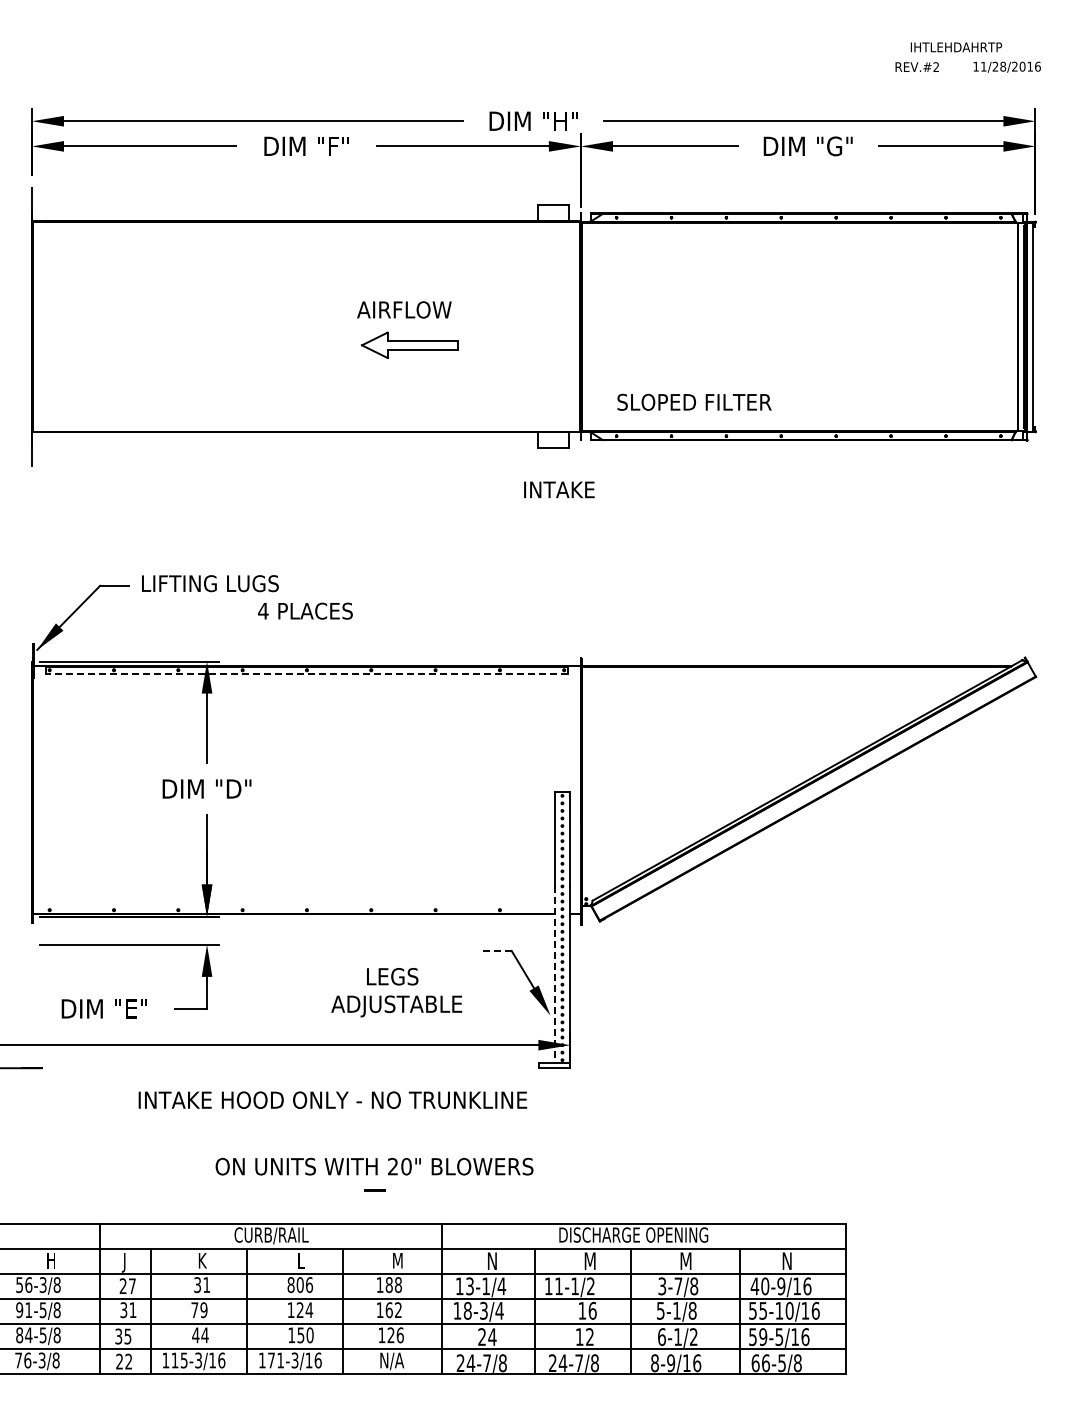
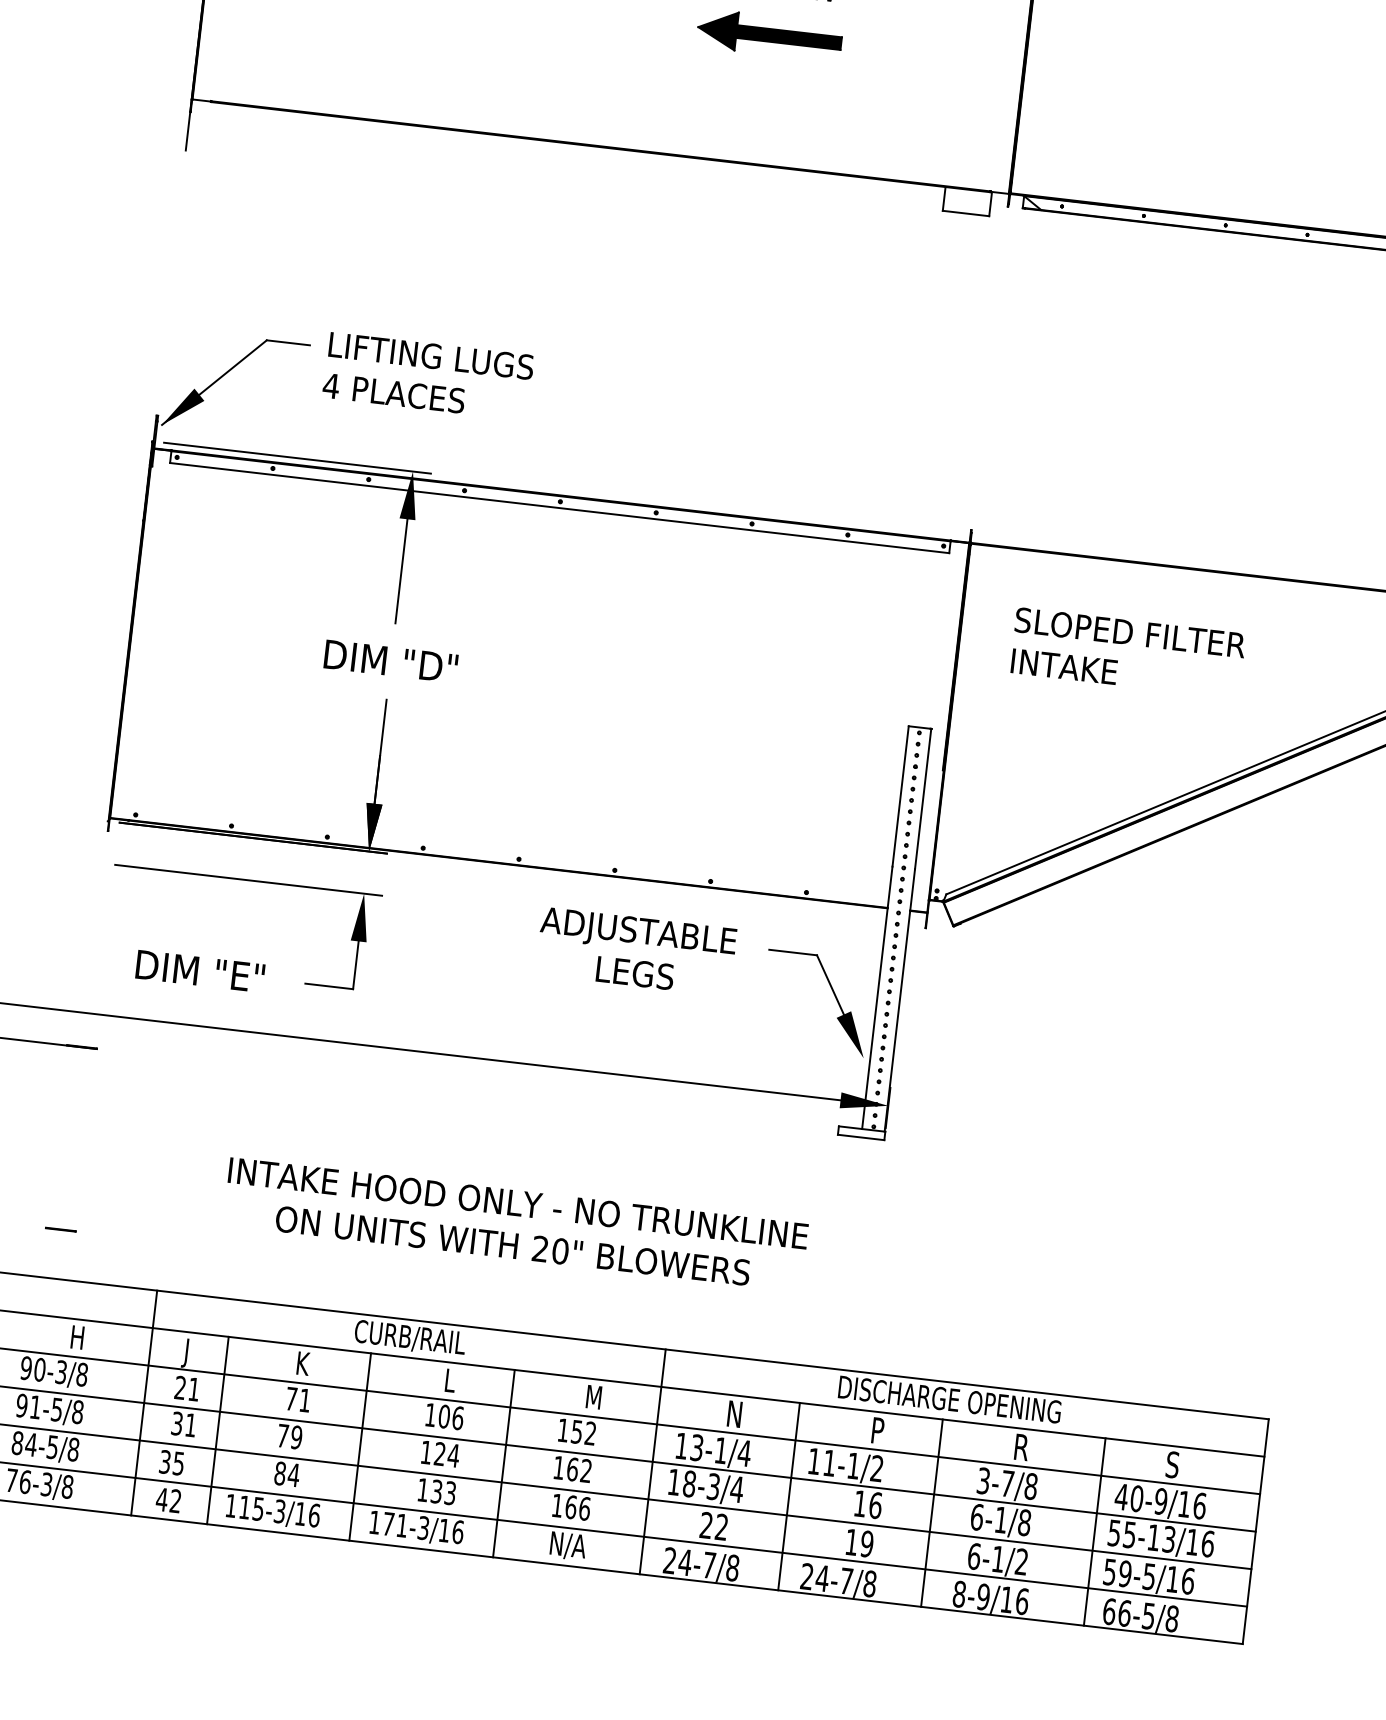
fill: (409, 345) -> (769, 35), added
text: (694, 401) -> (1130, 631), moved
text: (559, 489) -> (1064, 666), moved
text: (305, 610) -> (394, 392), moved
line: (306, 674) -> (558, 508), dashed -> solid
line: (495, 950) -> (792, 951), dashed -> solid
line: (554, 975) -> (876, 999), dashed -> solid
text: (396, 1006) -> (638, 933), moved
text: (332, 1099) -> (517, 1202), moved
text: (374, 1166) -> (512, 1245), moved
line: (374, 1190) -> (60, 1229), moved
text: (590, 1260) -> (881, 1430), M -> P
text: (686, 1260) -> (1024, 1446), M -> R
text: (786, 1261) -> (1172, 1465), N -> S
text: (24, 1284) -> (33, 1368), 56-3/8 -> 90-3/8
text: (132, 1285) -> (194, 1388), 27 -> 21
text: (197, 1285) -> (291, 1399), 31 -> 71
text: (290, 1285) -> (429, 1415), 806 -> 106
text: (393, 1285) -> (583, 1433), 188 -> 152
text: (660, 1310) -> (976, 1516), 5-1/8 -> 6-1/8
text: (789, 1310) -> (1168, 1538), 55-10/16 -> 55-13/16
text: (195, 1335) -> (279, 1473), 44 -> 84
text: (305, 1335) -> (443, 1492), 150 -> 133
text: (390, 1335) -> (570, 1507), 126 -> 166
text: (492, 1336) -> (721, 1526), 24 -> 22
text: (589, 1336) -> (866, 1543), 12 -> 19
text: (119, 1361) -> (161, 1499), 22 -> 42

